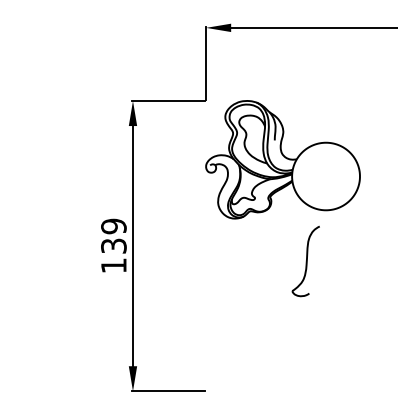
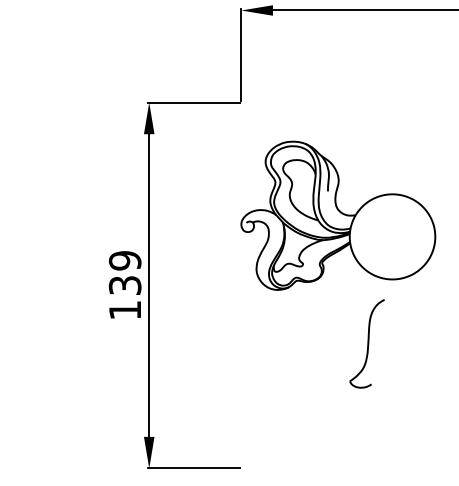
part: (278, 191) -> (332, 255), moved

